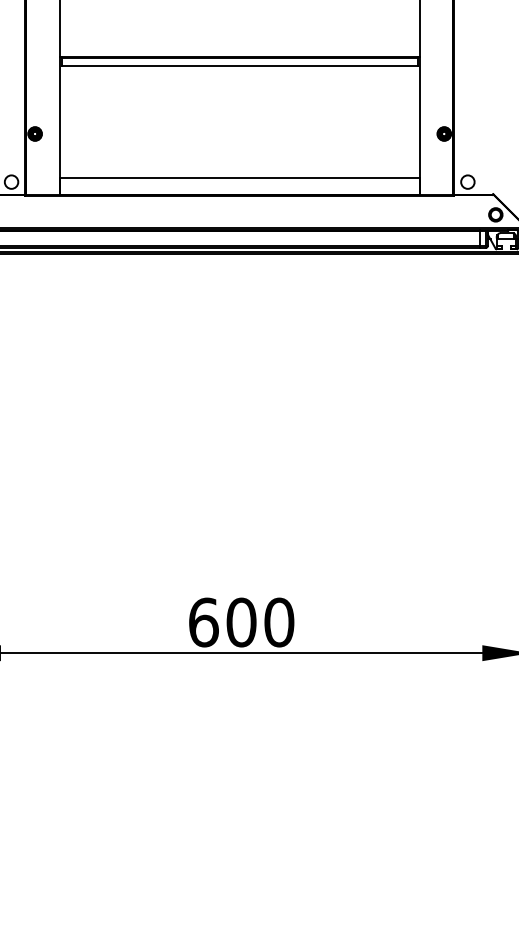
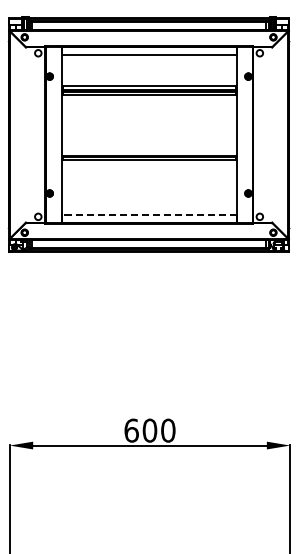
line: (238, 177) -> (148, 214), solid -> dashed

